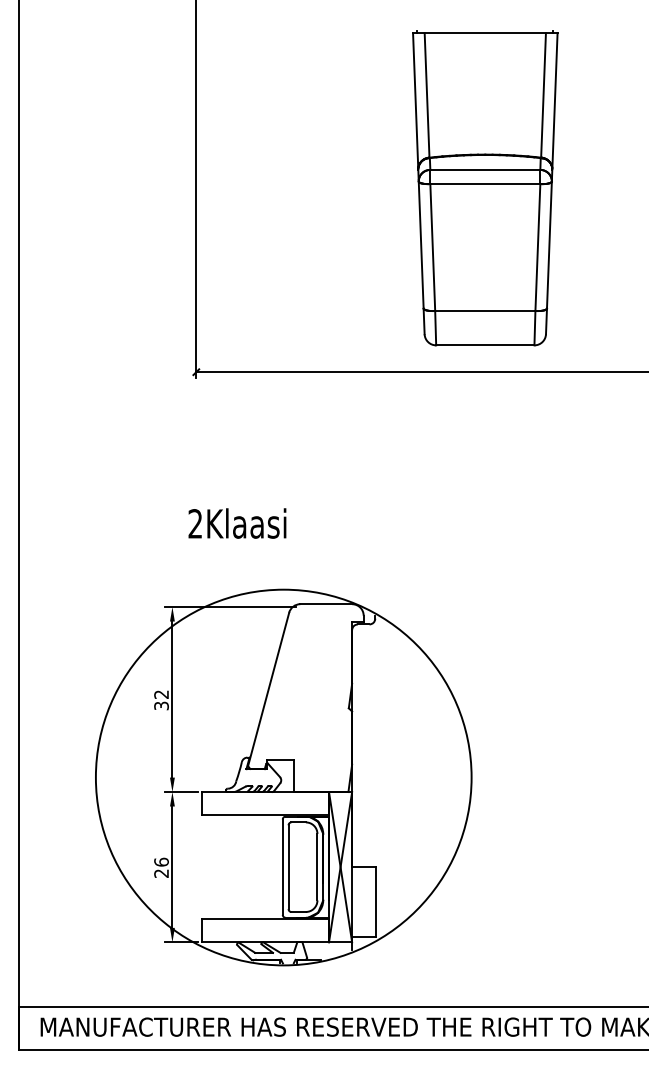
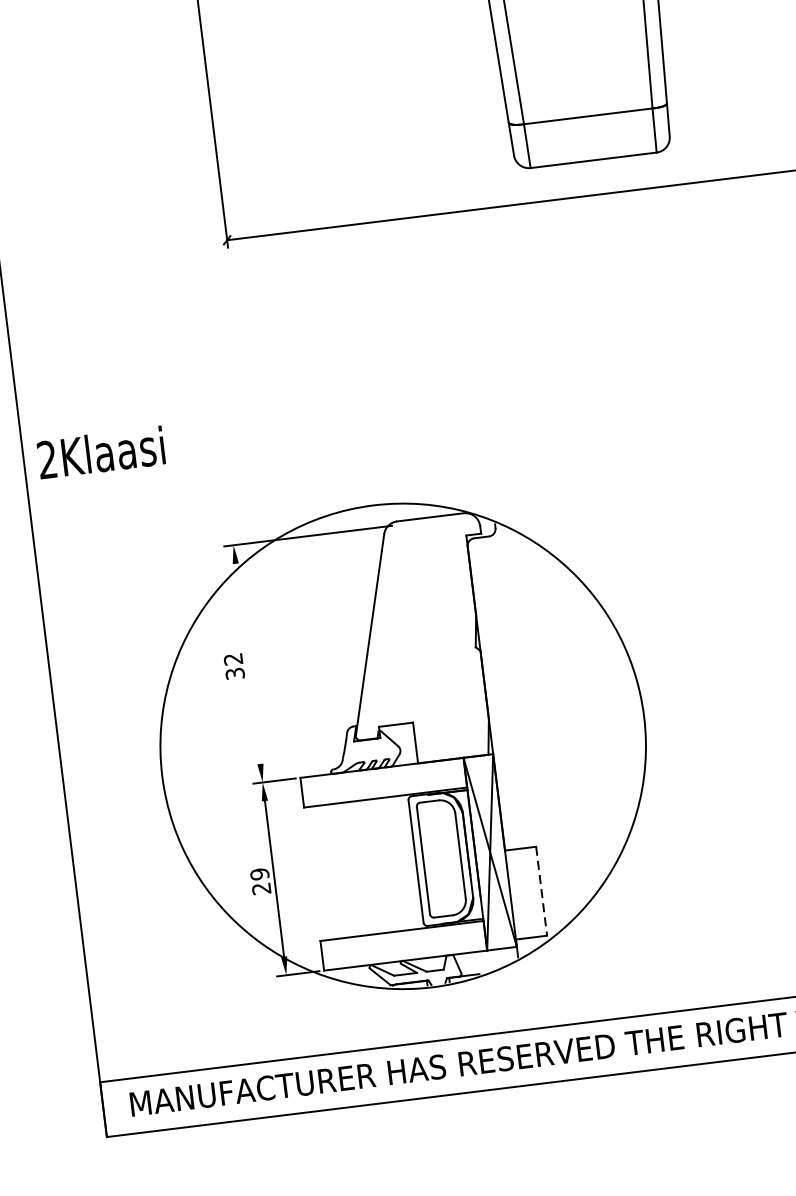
text: (237, 523) -> (101, 452), moved
line: (172, 699) -> (248, 663), removed
text: (161, 861) -> (259, 873), 26 -> 29
line: (376, 901) -> (541, 890), solid -> dashed

